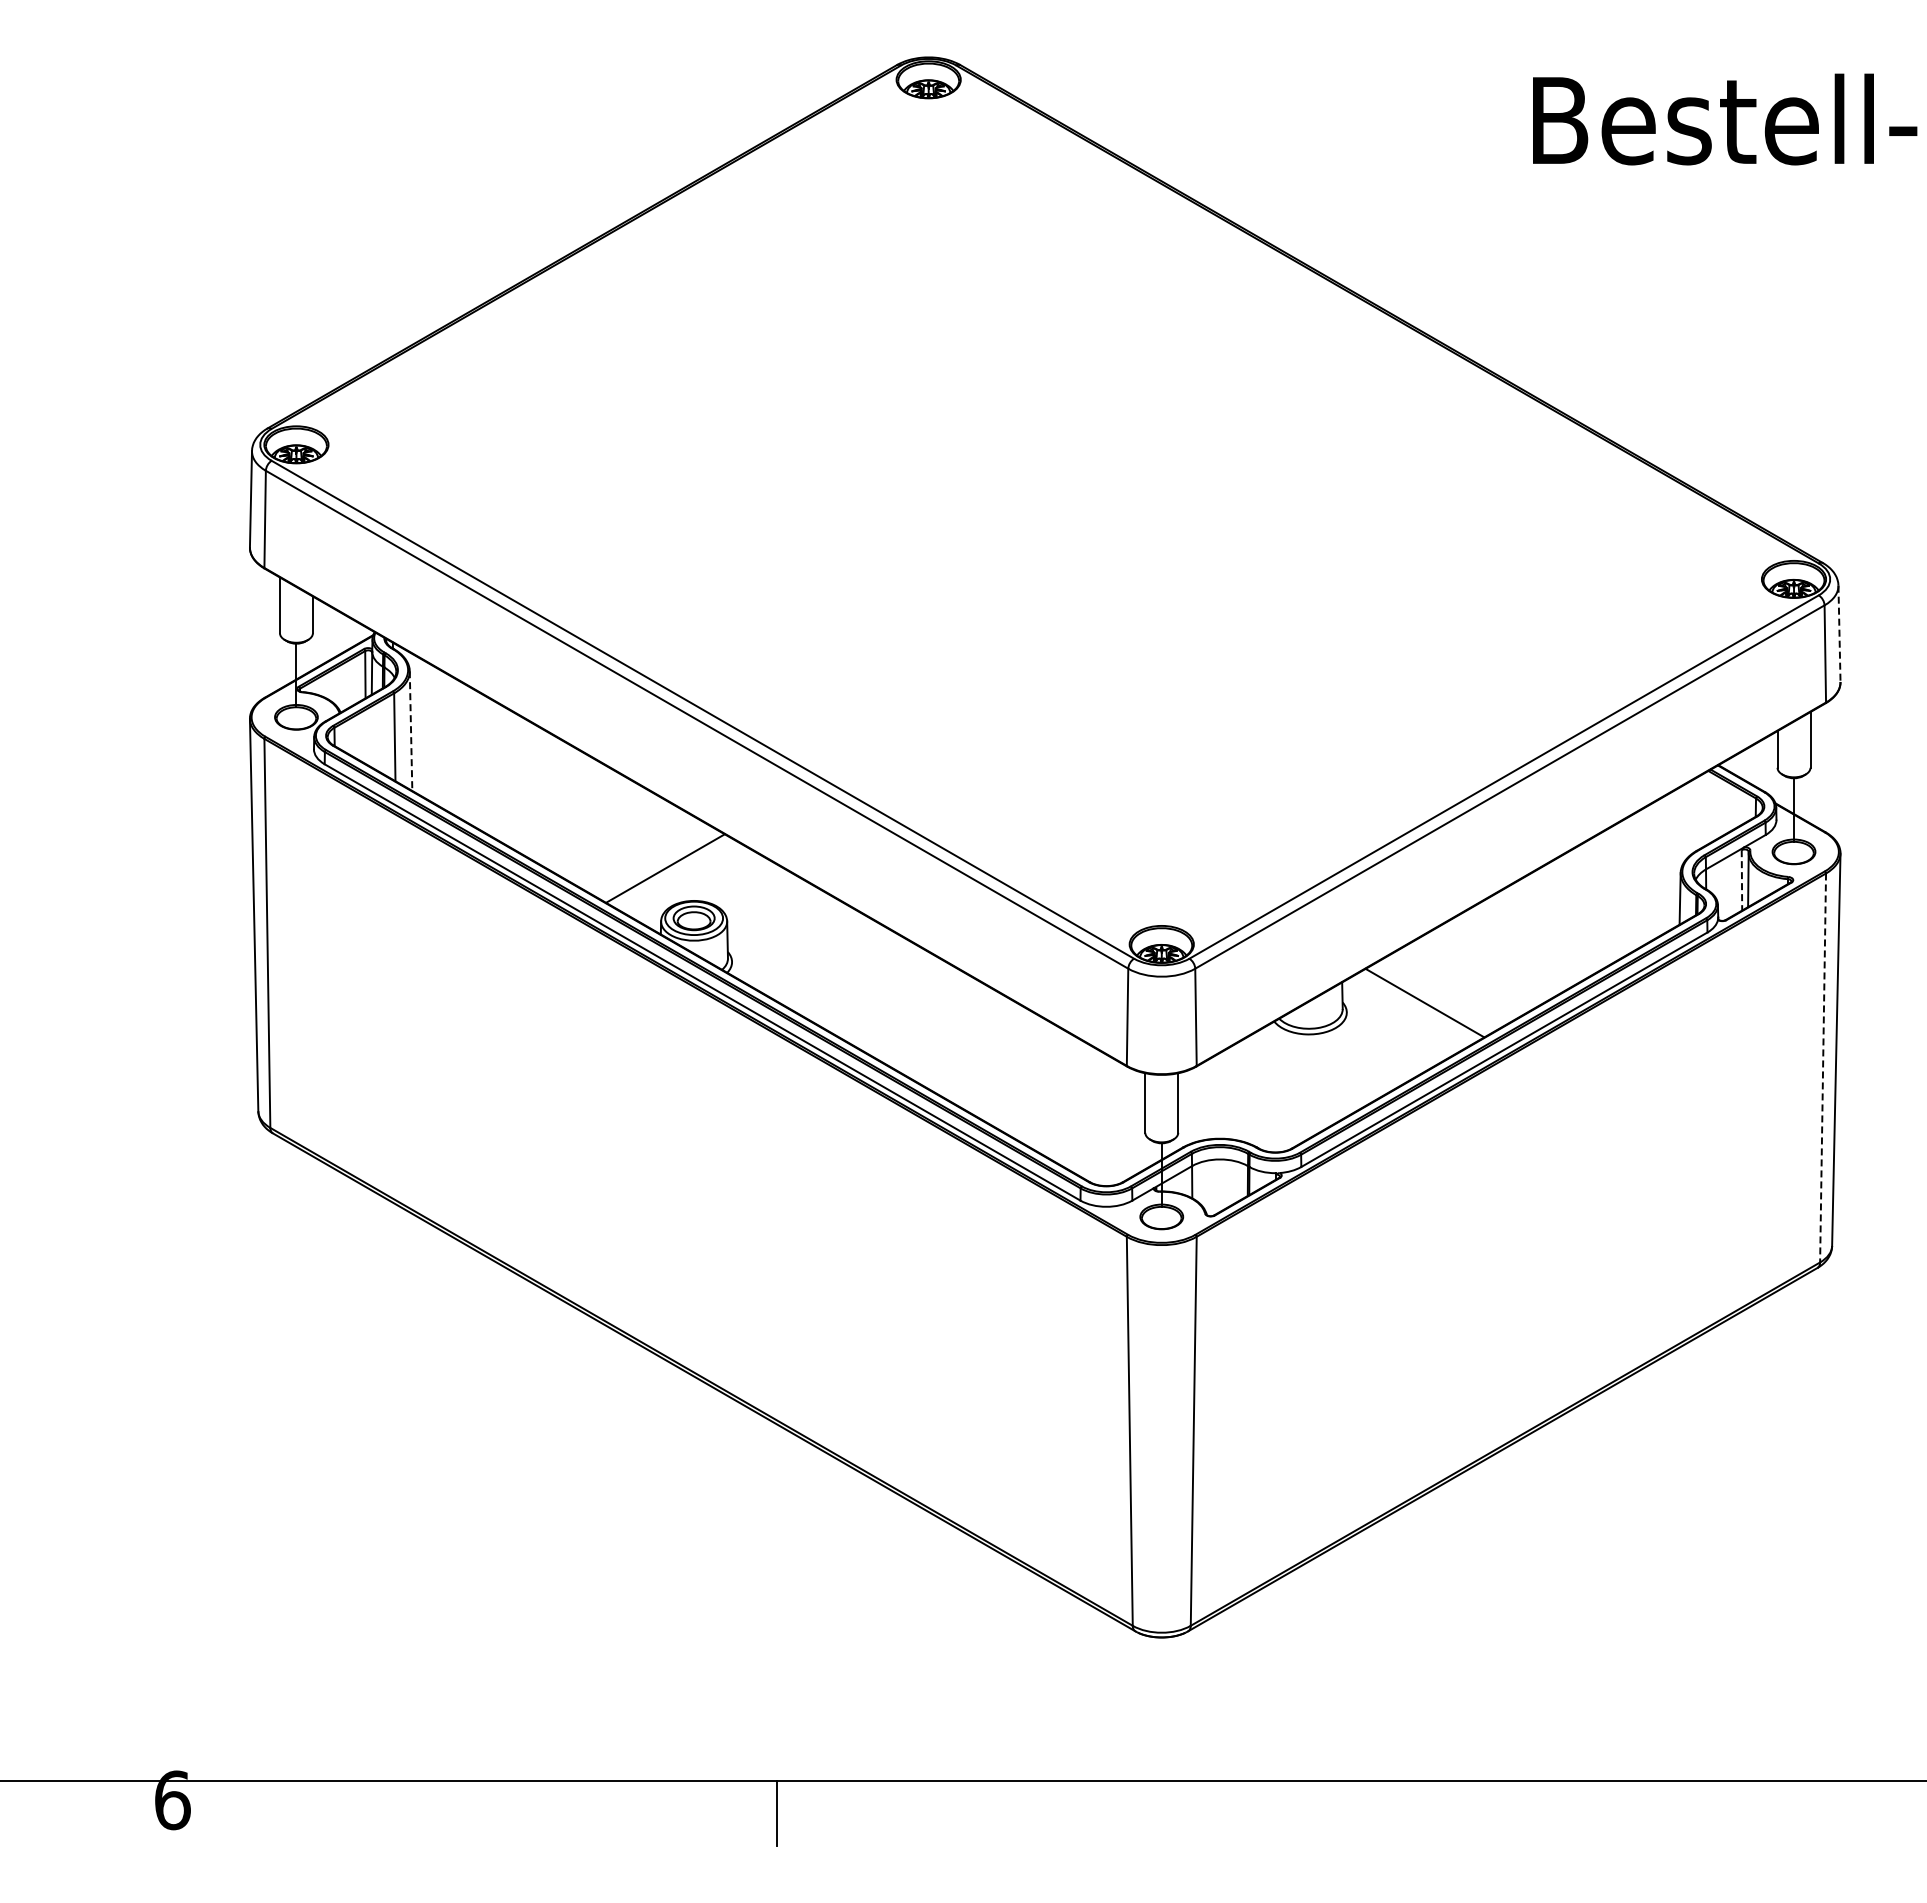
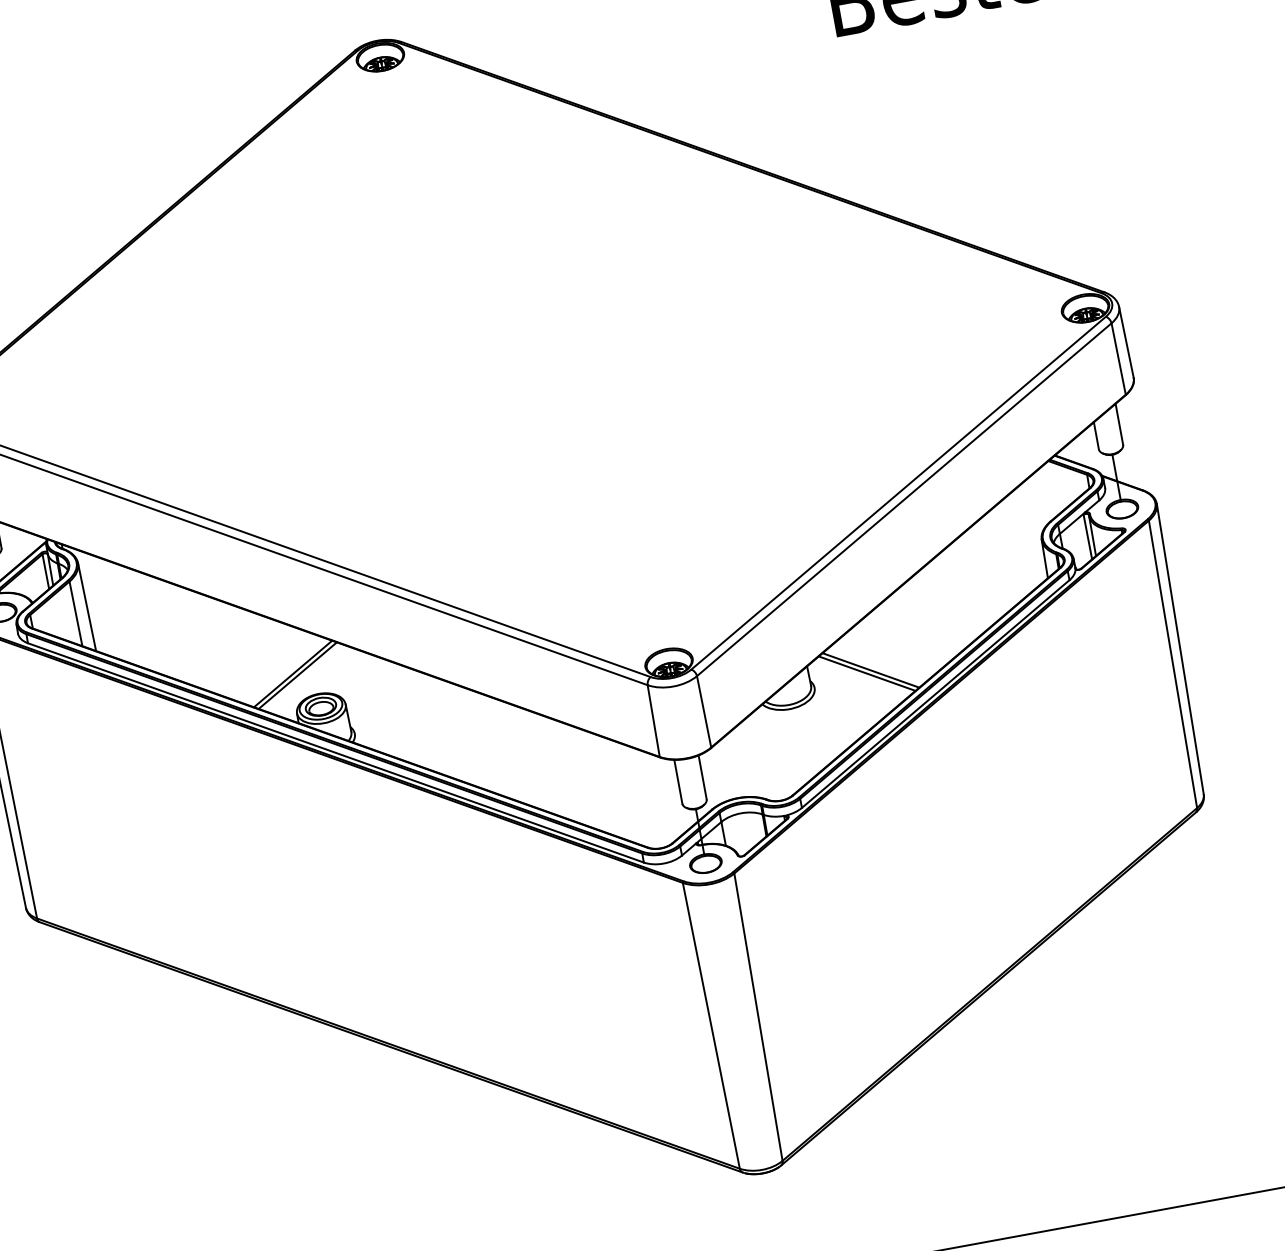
line: (1839, 634) -> (1126, 342), dashed -> solid
line: (411, 731) -> (87, 607), dashed -> solid
line: (670, 871) -> (297, 675), added
line: (1741, 880) -> (1087, 537), dashed -> solid
line: (1418, 1006) -> (866, 673), added
line: (1823, 1067) -> (1173, 663), dashed -> solid

